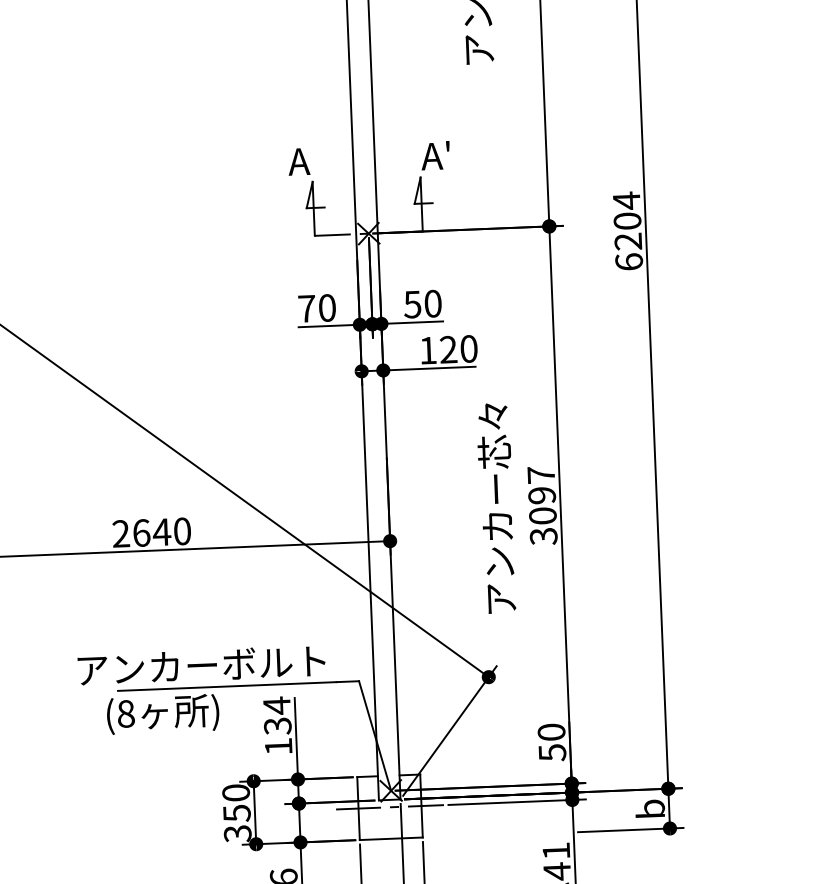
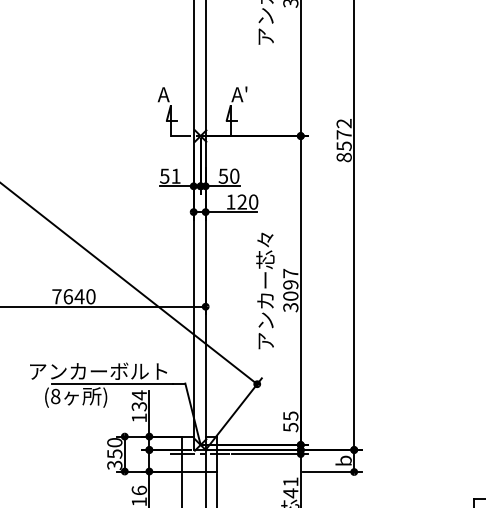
text: (626, 231) -> (343, 140), 6204 -> 8572
text: (317, 307) -> (170, 175), 70 -> 51
text: (120, 533) -> (56, 296), 2640 -> 7640
text: (551, 731) -> (290, 415), 50 -> 55

